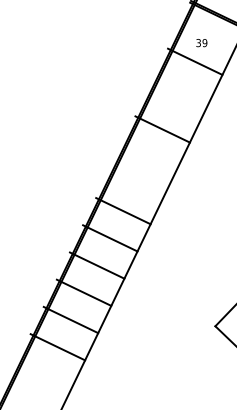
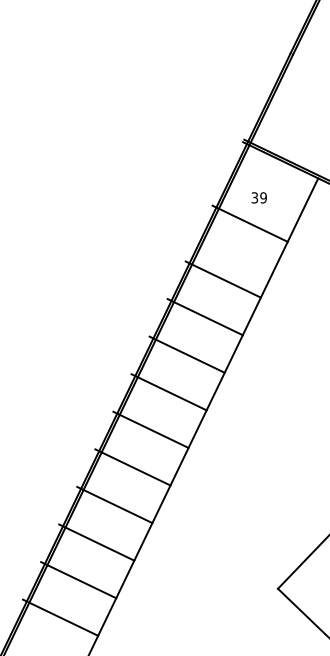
line: (175, 102) -> (222, 279), added
line: (149, 156) -> (186, 354), added
line: (136, 184) -> (168, 392), added

